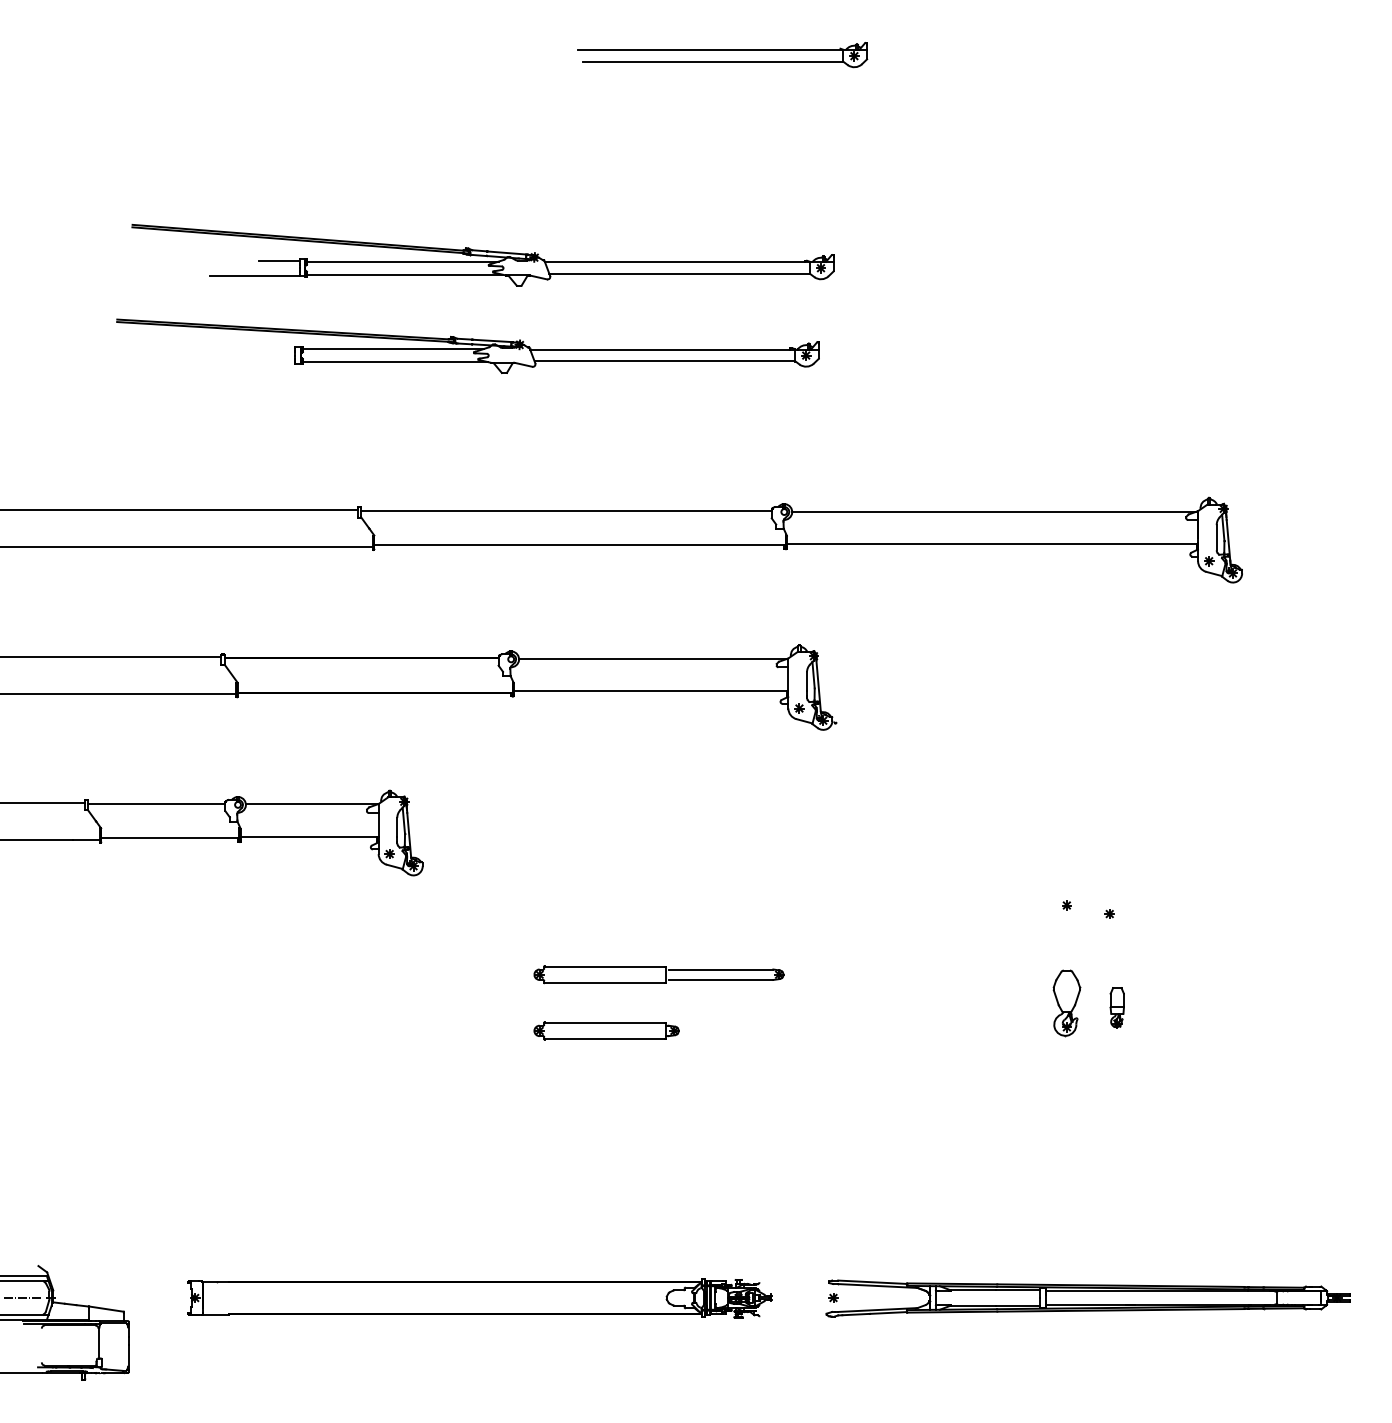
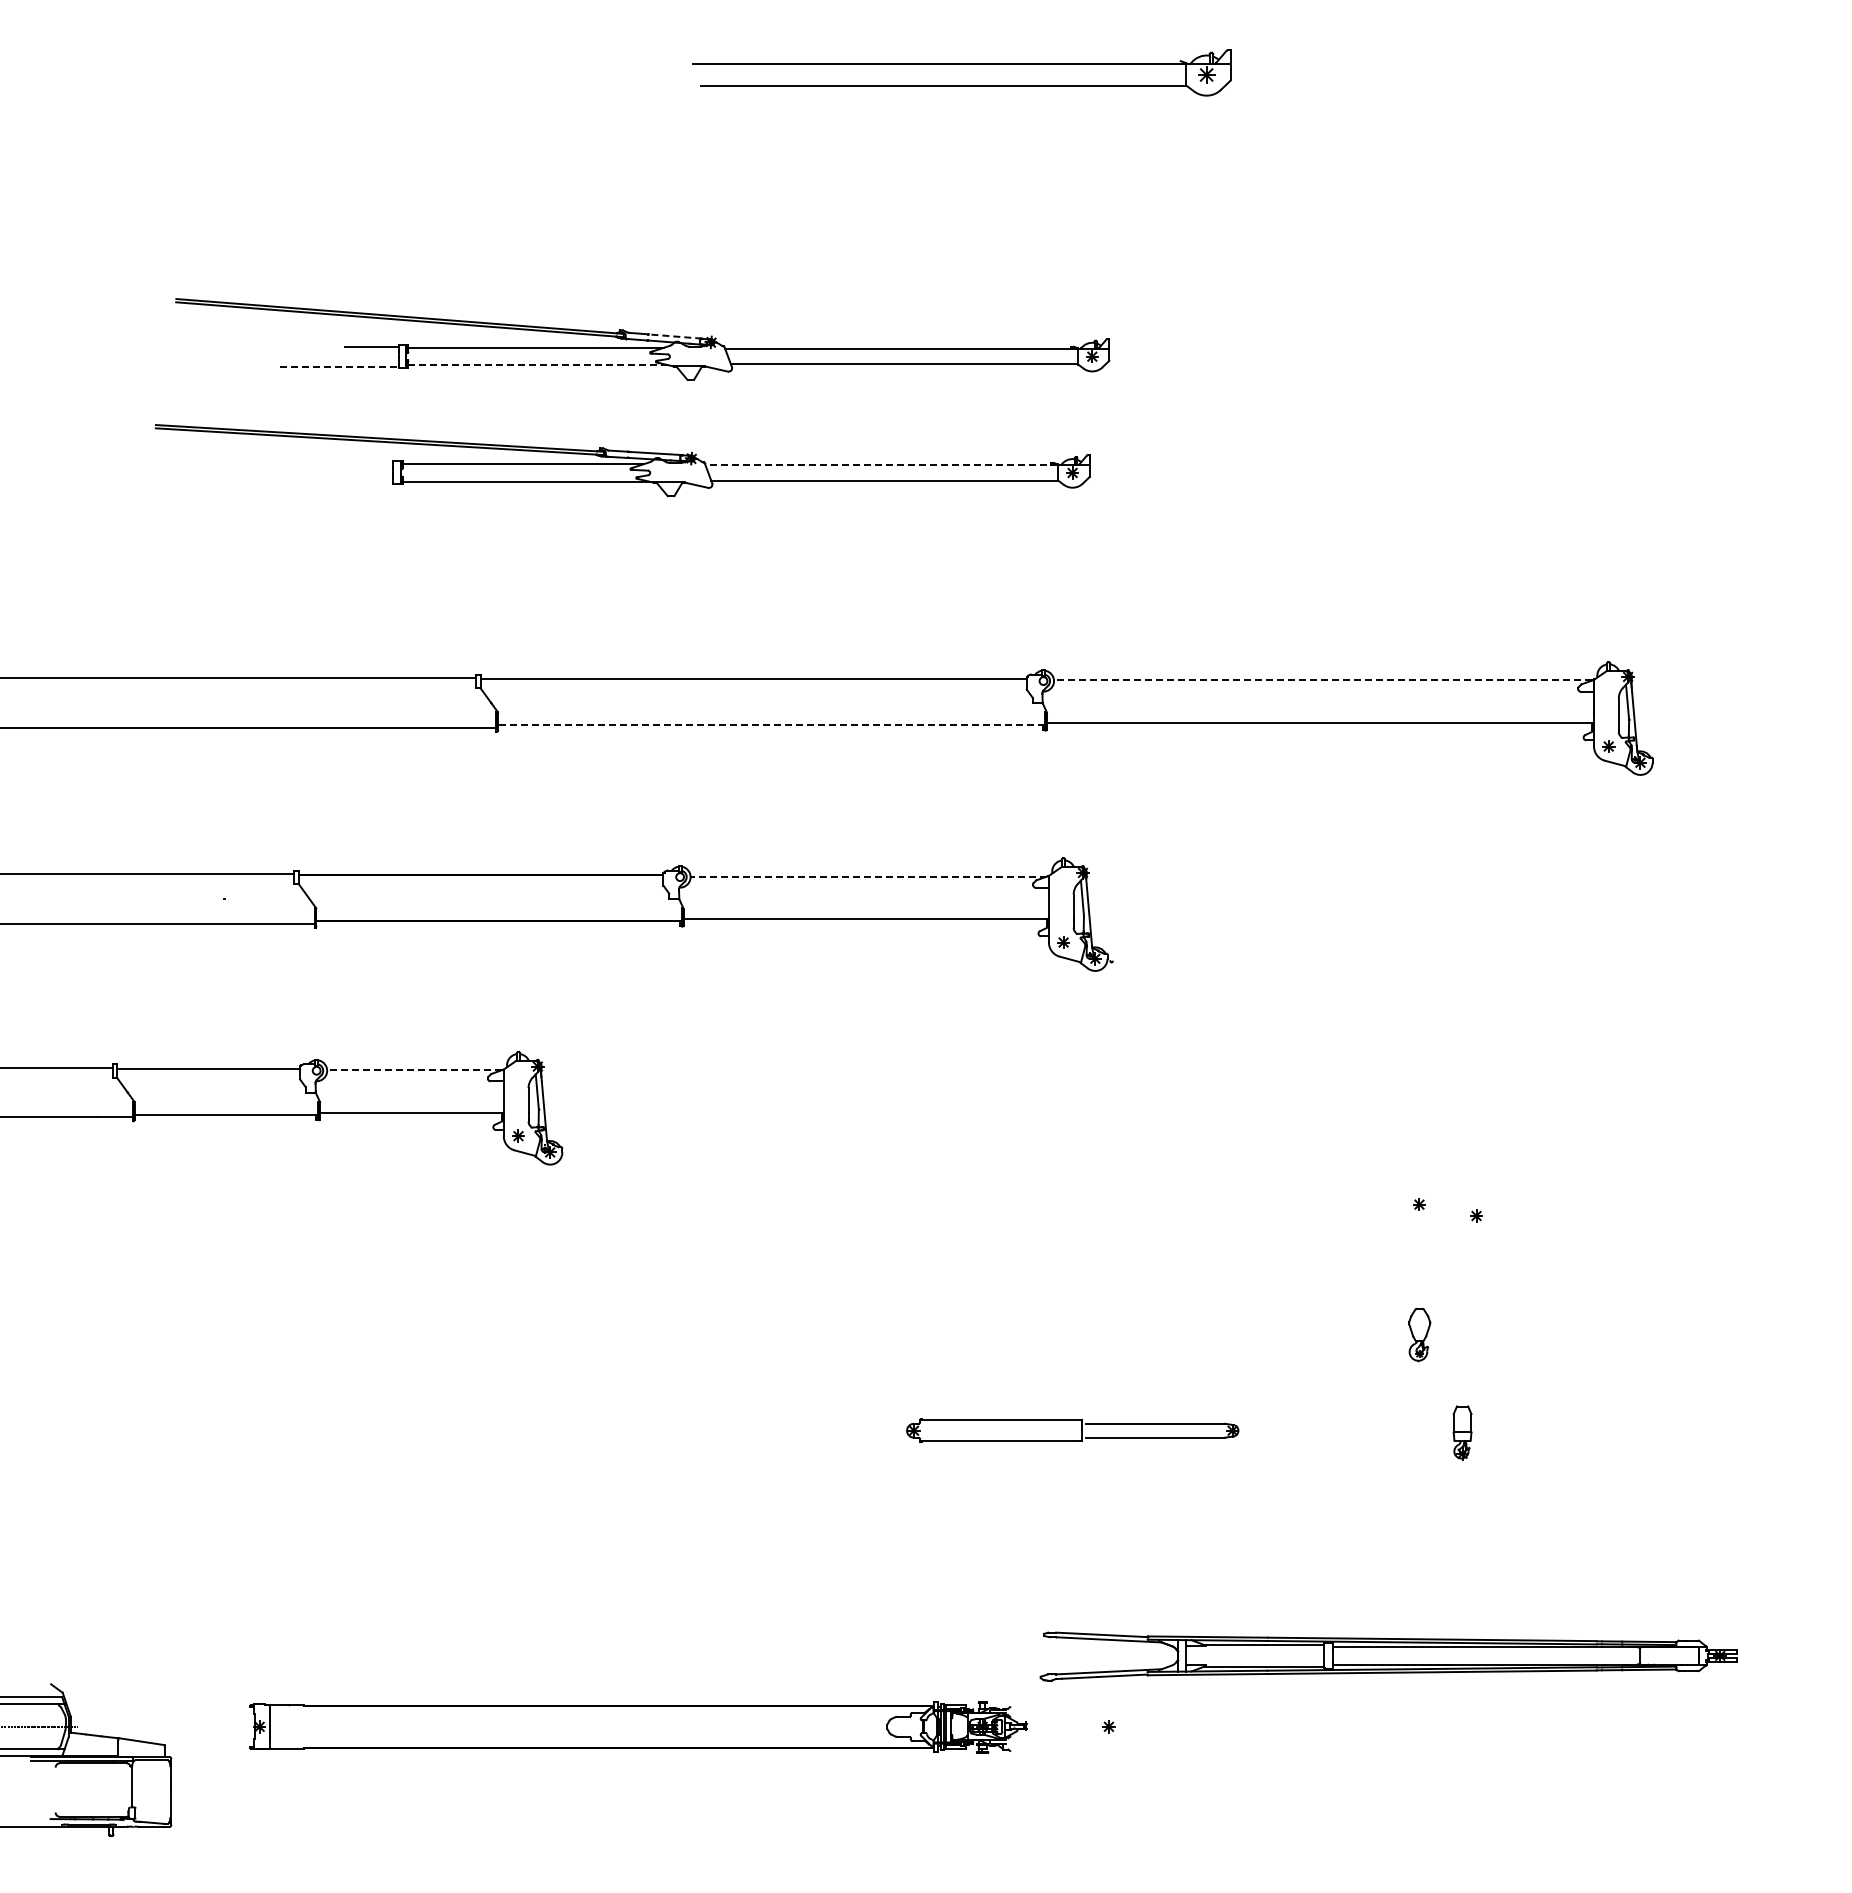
part: (722, 55) -> (961, 73), size x1.4
line: (506, 253) -> (674, 336), solid -> dashed
line: (404, 274) -> (538, 365), solid -> dashed
line: (255, 275) -> (339, 366), solid -> dashed
line: (662, 349) -> (881, 465), solid -> dashed
line: (994, 511) -> (1322, 680), solid -> dashed
line: (579, 545) -> (771, 725), solid -> dashed
line: (652, 658) -> (868, 876), solid -> dashed
line: (311, 804) -> (414, 1070), solid -> dashed
part: (658, 974) -> (1072, 1430), moved
part: (1066, 1003) -> (1419, 1334), size x0.6
part: (1117, 1007) -> (1462, 1432), moved
part: (606, 1030) -> (806, 1371), removed
part: (1087, 1298) -> (1388, 1656), moved

